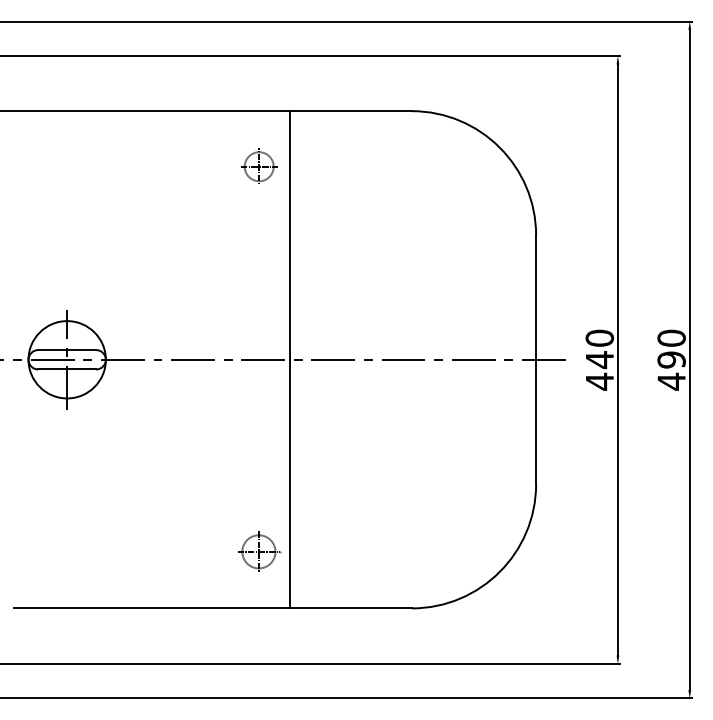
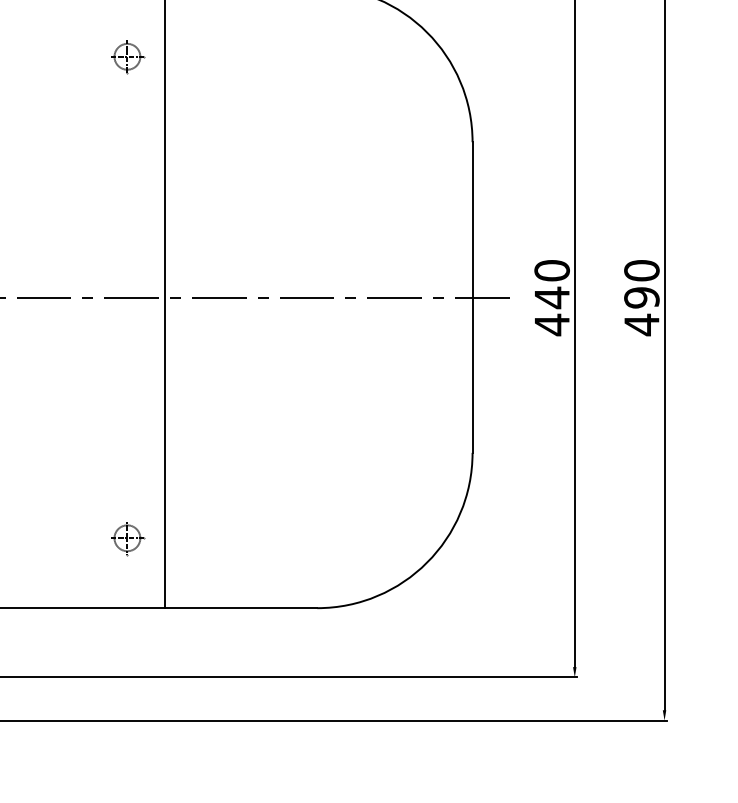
part: (261, 167) -> (129, 57), size x0.71
part: (261, 553) -> (129, 539), size x0.62

